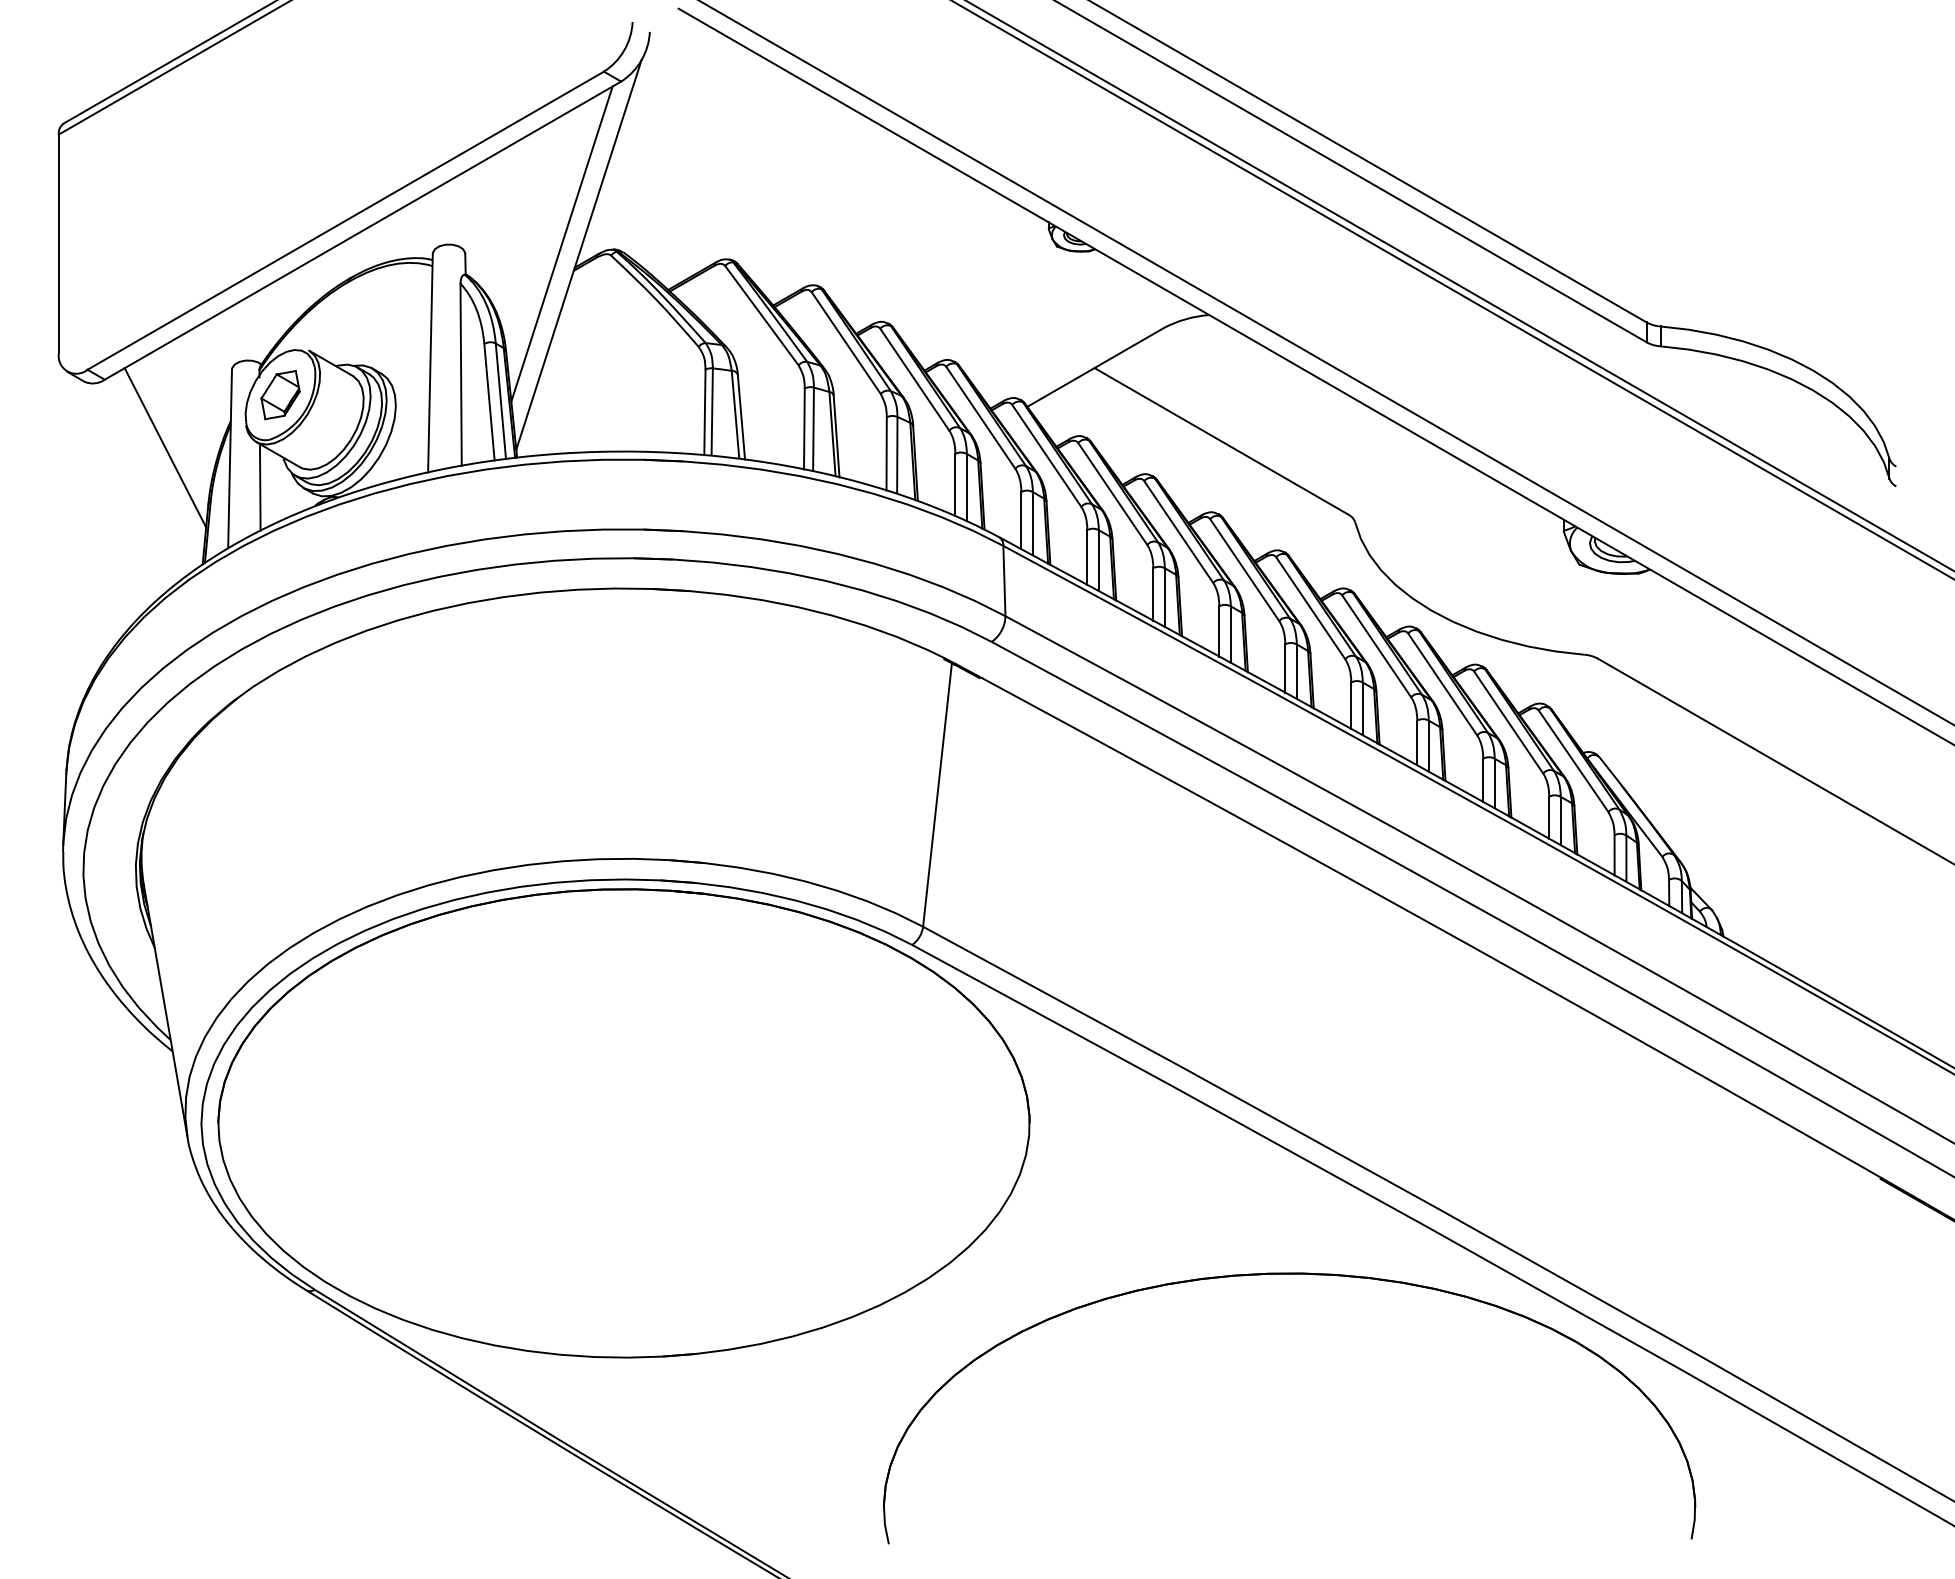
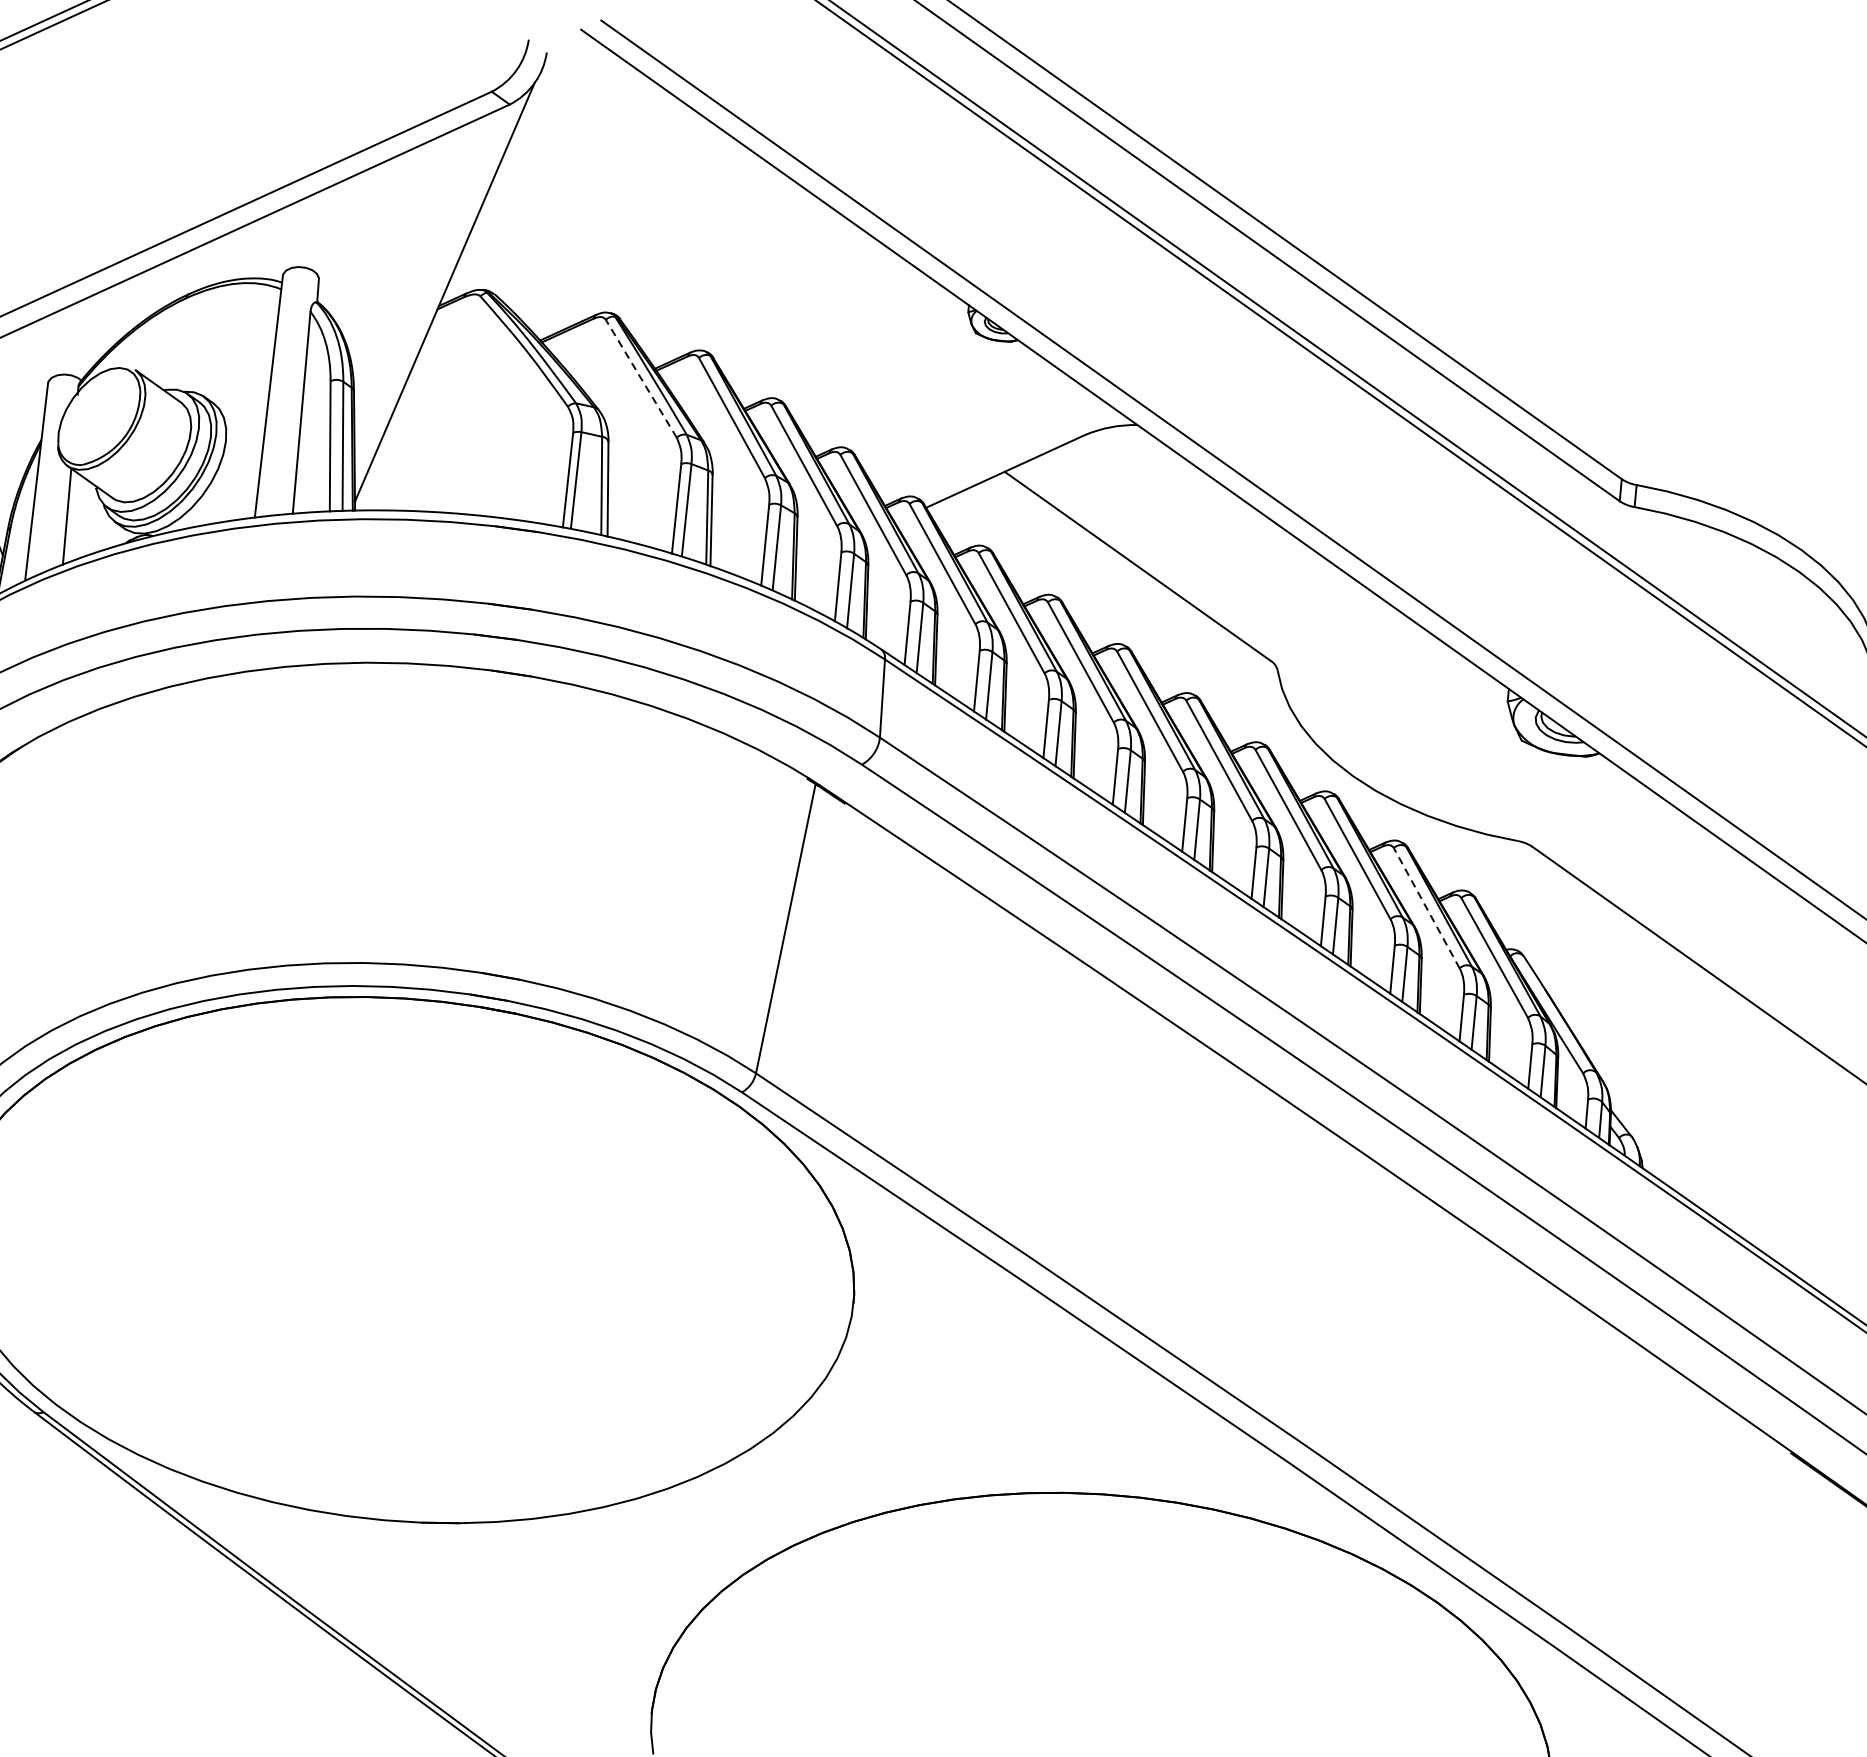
line: (561, 243) -> (426, 277), removed
line: (761, 315) -> (640, 378), solid -> dashed
part: (280, 395) -> (99, 416), removed
line: (1508, 722) -> (1426, 908), solid -> dashed

